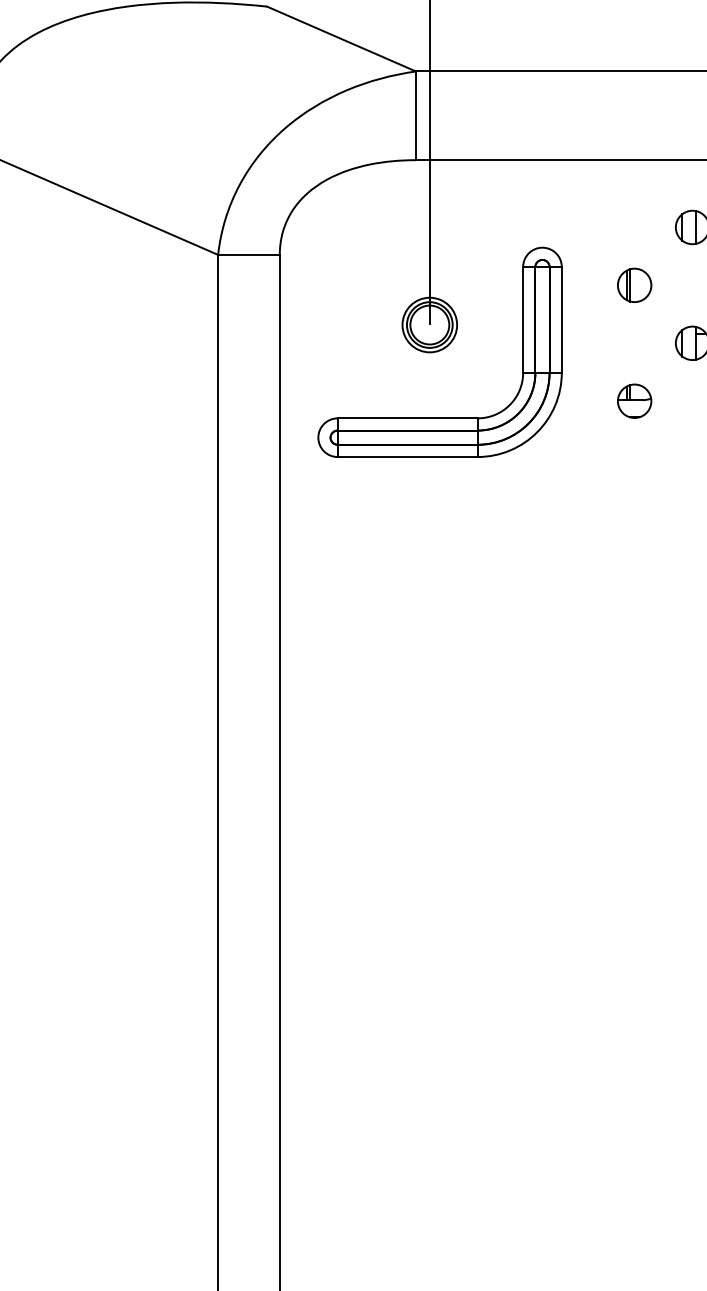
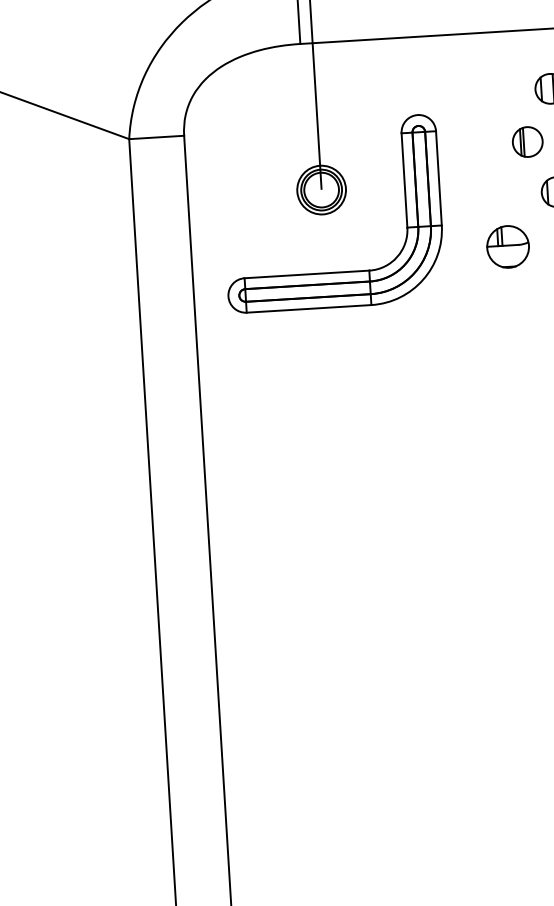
part: (634, 284) -> (527, 141), moved
part: (634, 400) -> (508, 246), size x1.4

